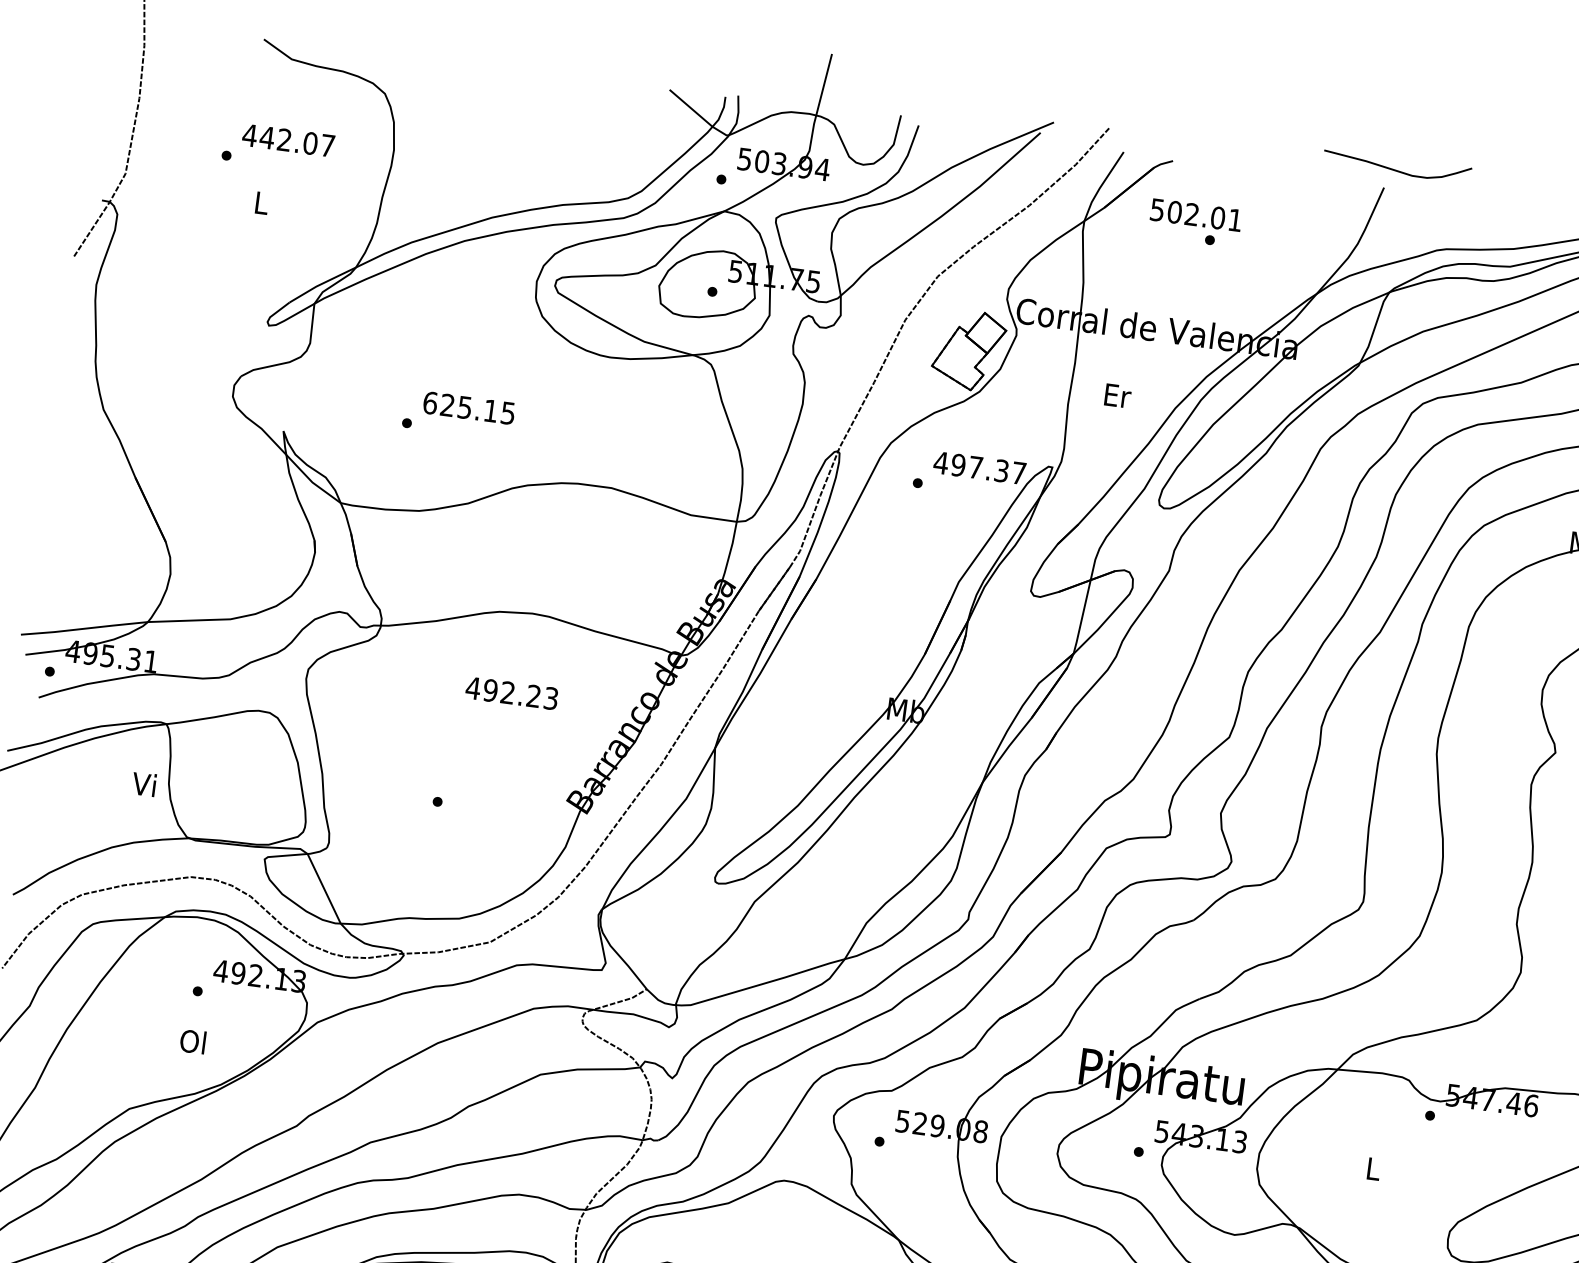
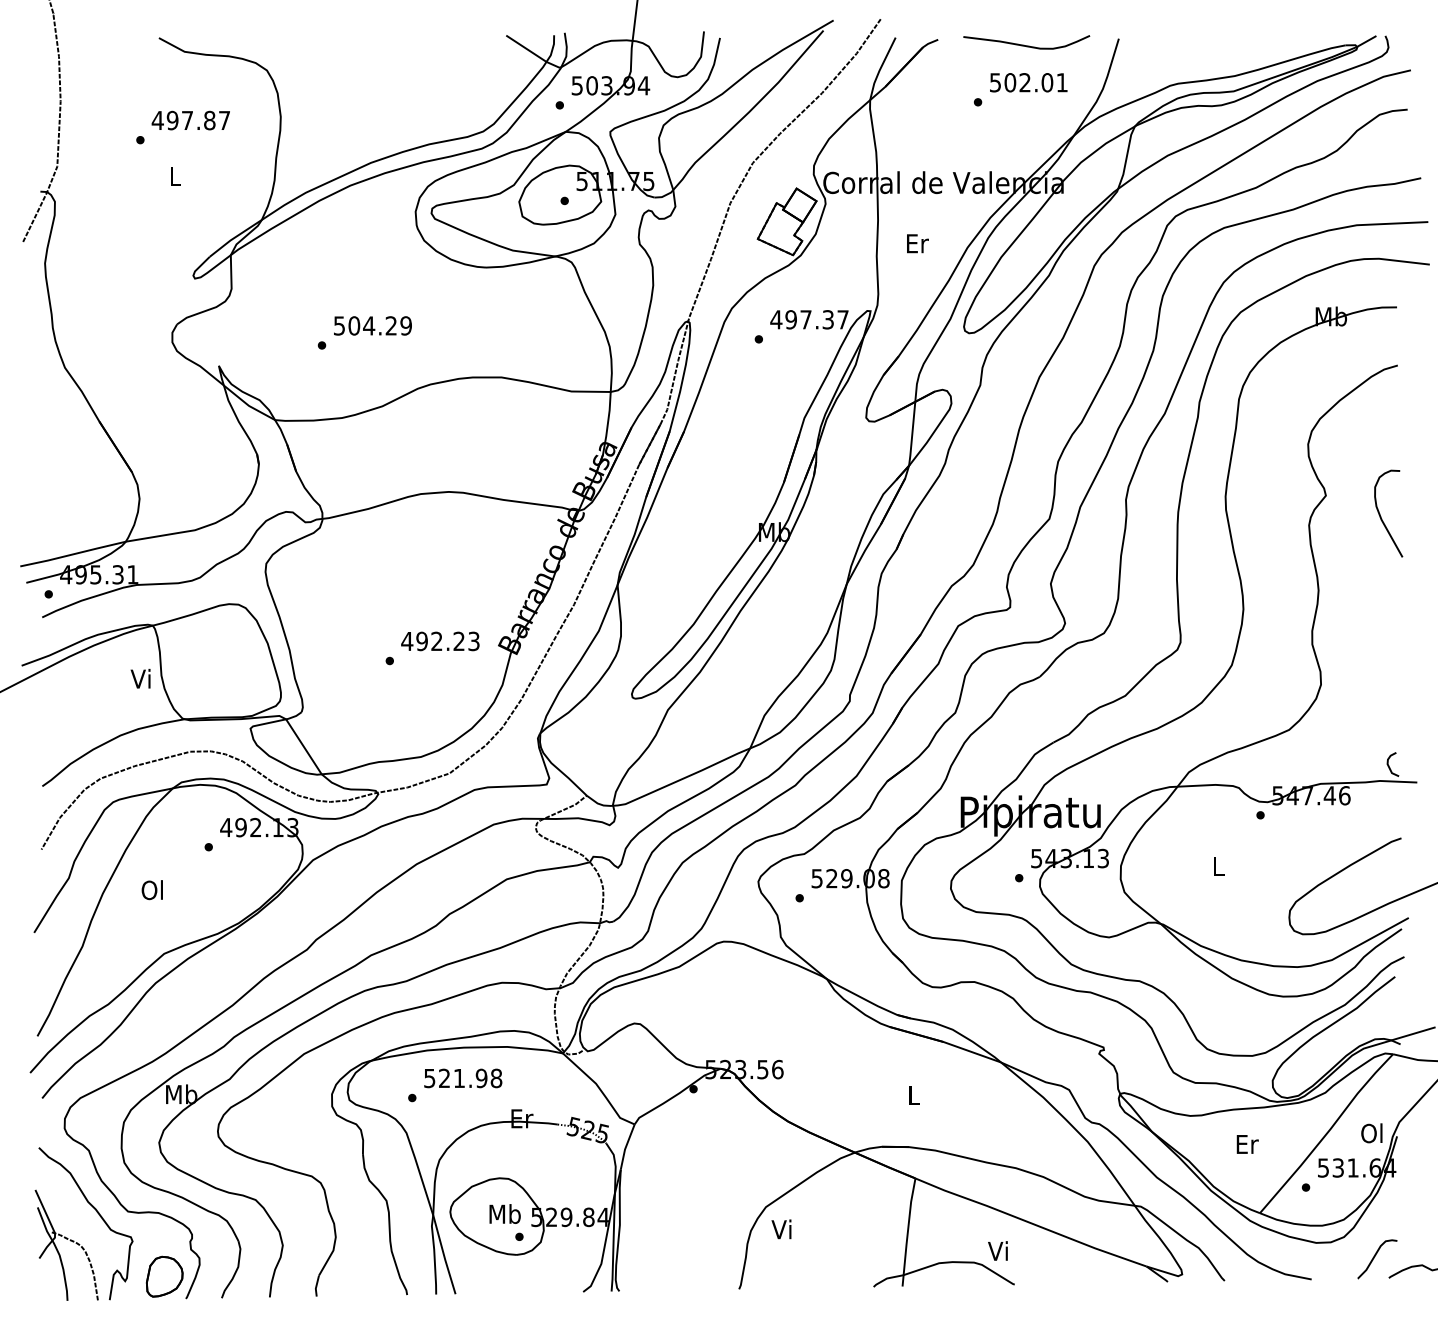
text: (288, 140) -> (190, 120), 442.07 -> 497.87
curve: (1394, 168) -> (1024, 44), moved
text: (1196, 214) -> (1028, 82), moved
text: (468, 407) -> (372, 325), 625.15 -> 504.29
text: (512, 693) -> (440, 641), moved
text: (191, 1041) -> (151, 890), moved

